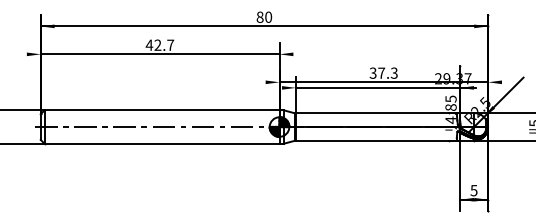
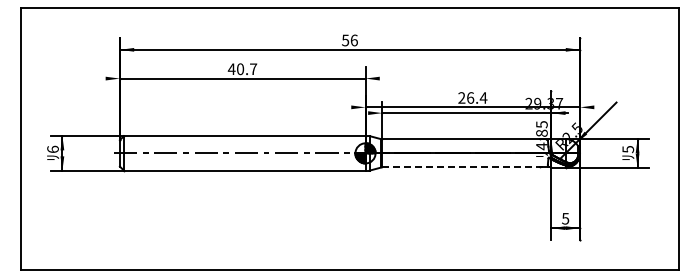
text: (263, 17) -> (349, 40), 80 -> 56
text: (157, 45) -> (240, 69), 42.7 -> 40.7
text: (383, 72) -> (472, 97), 37.3 -> 26.4
line: (378, 140) -> (467, 167), solid -> dashed

